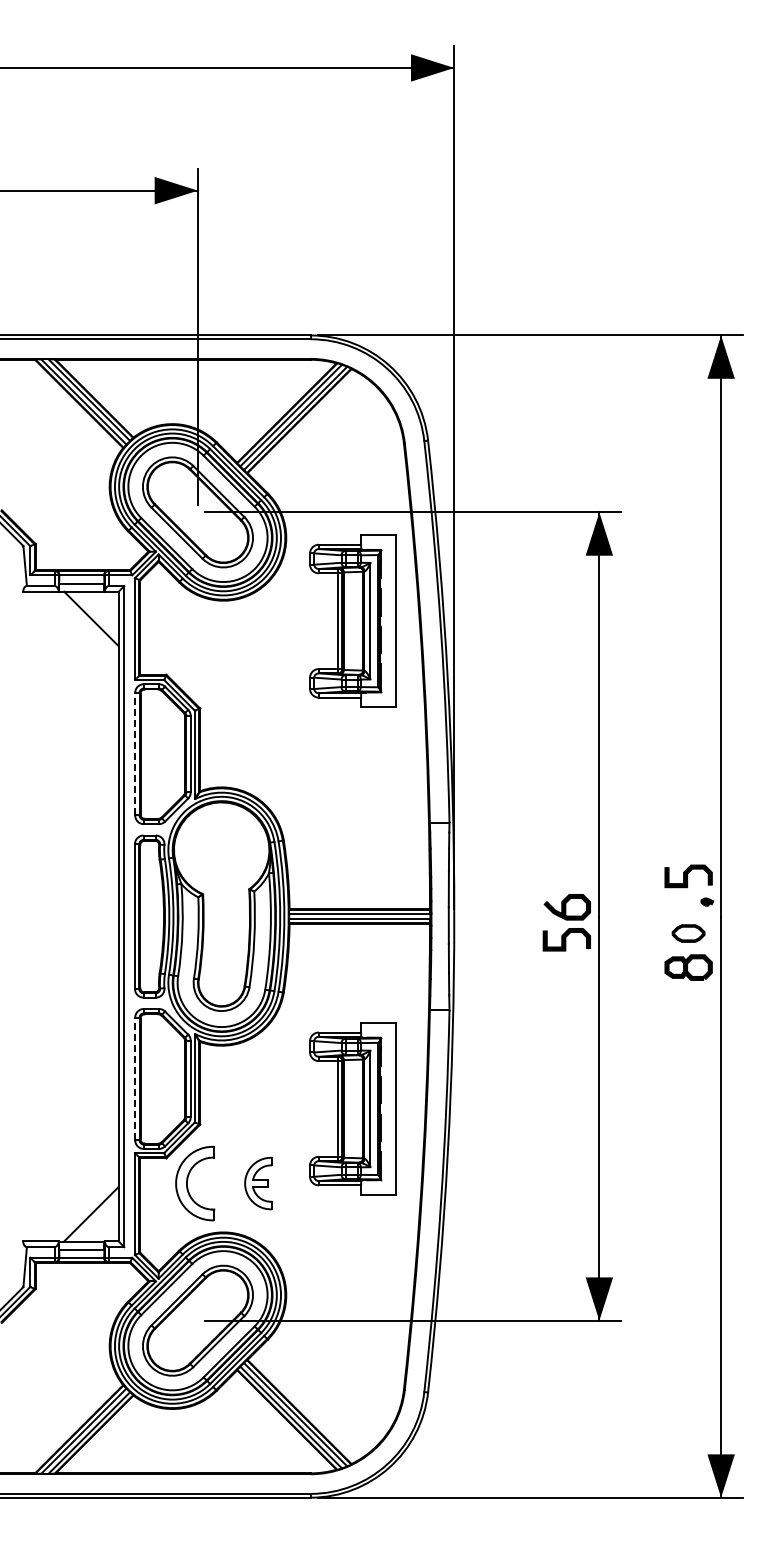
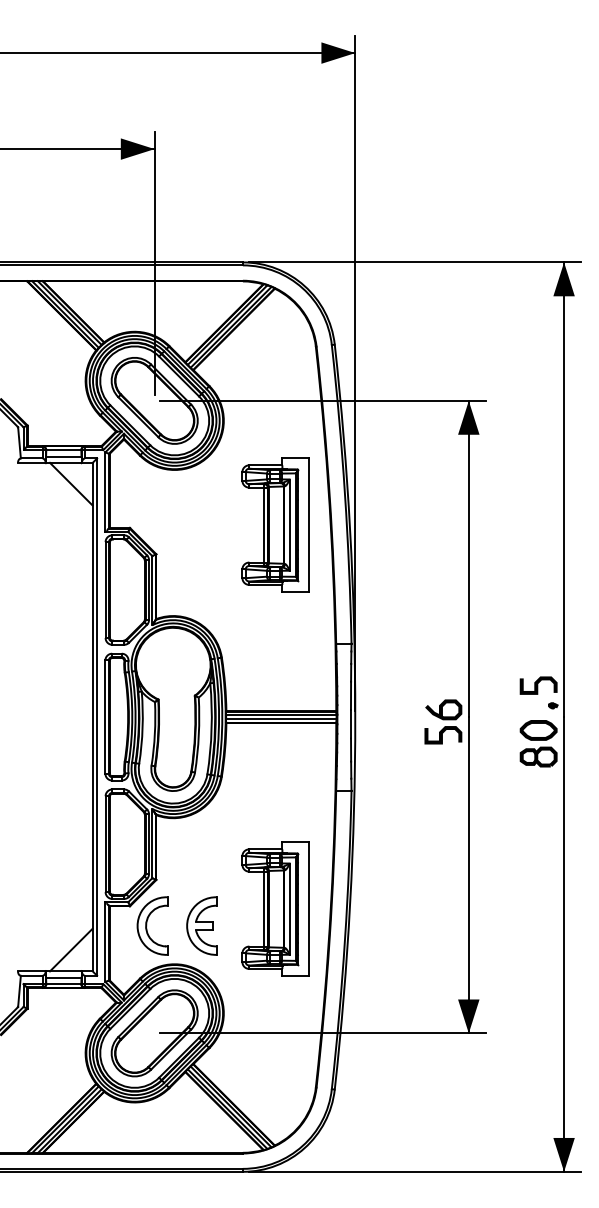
part: (352, 620) -> (275, 524), moved
line: (135, 753) -> (105, 589), dashed -> solid
part: (688, 933) -> (538, 730), size x1.43
line: (135, 1078) -> (105, 843), dashed -> solid
part: (352, 1108) -> (275, 908), moved
part: (258, 1183) -> (202, 925), size x1.43

